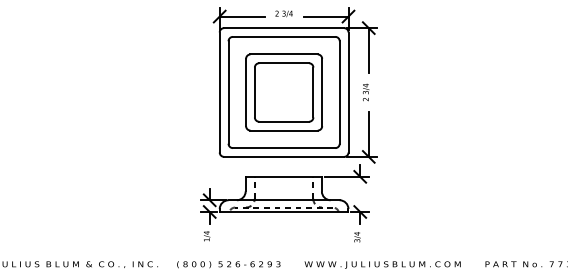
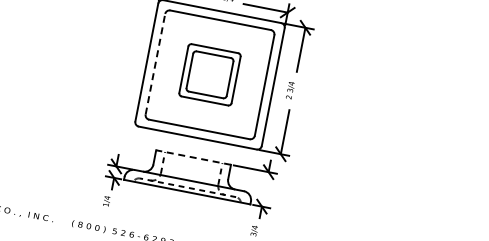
line: (228, 92) -> (155, 64), solid -> dashed
part: (283, 92) -> (209, 74), size x0.7
line: (283, 176) -> (193, 157), solid -> dashed

